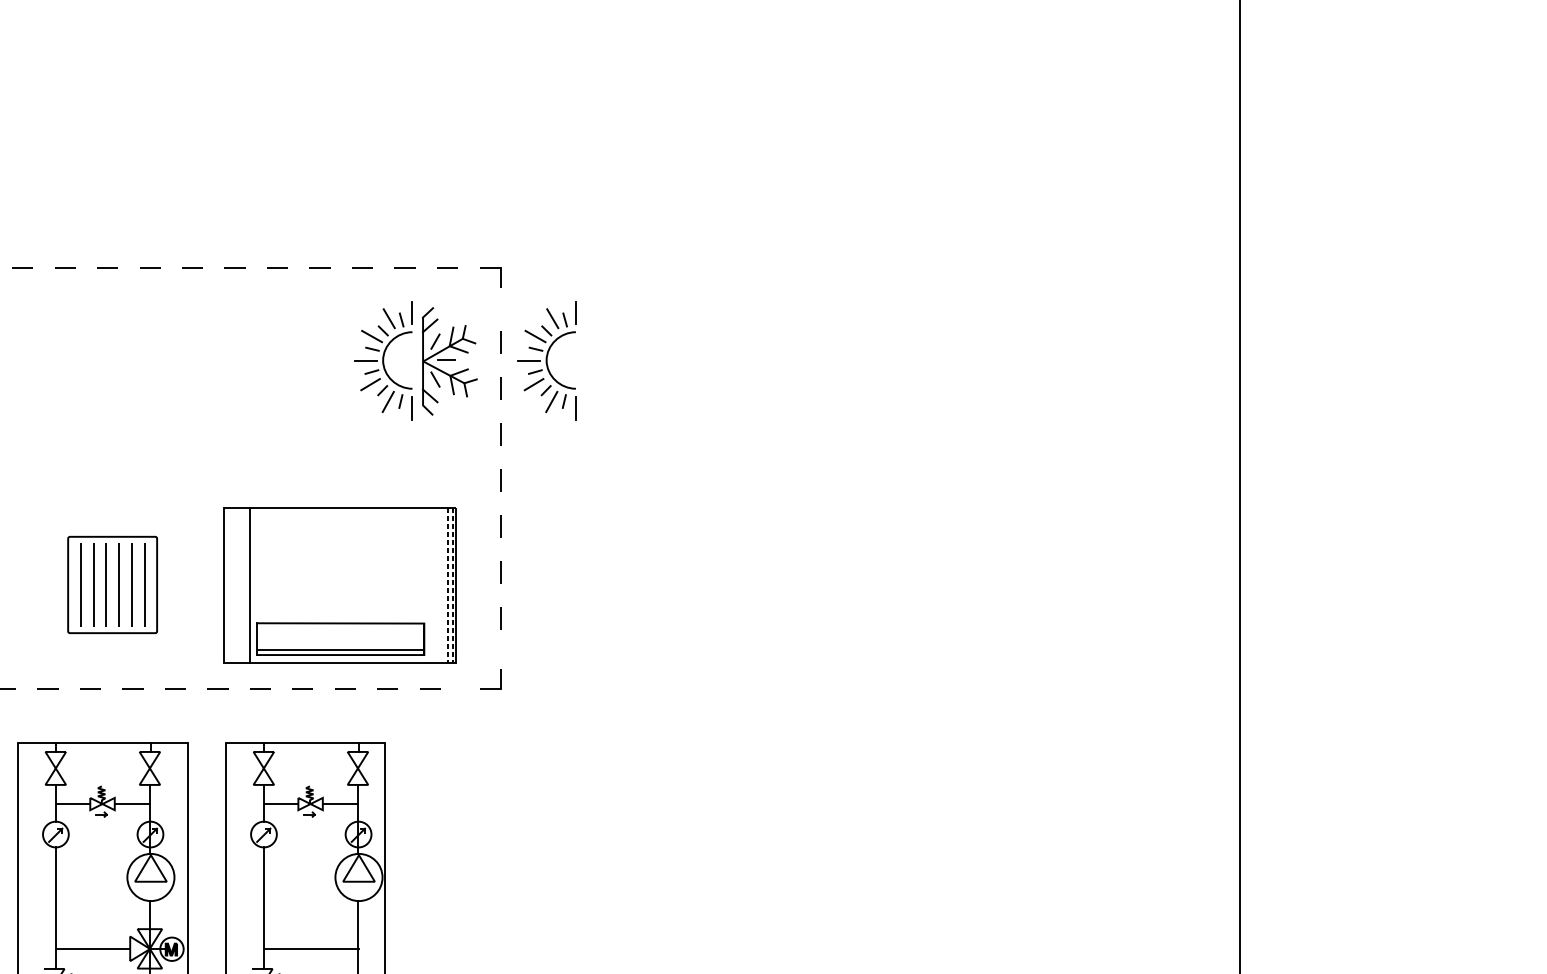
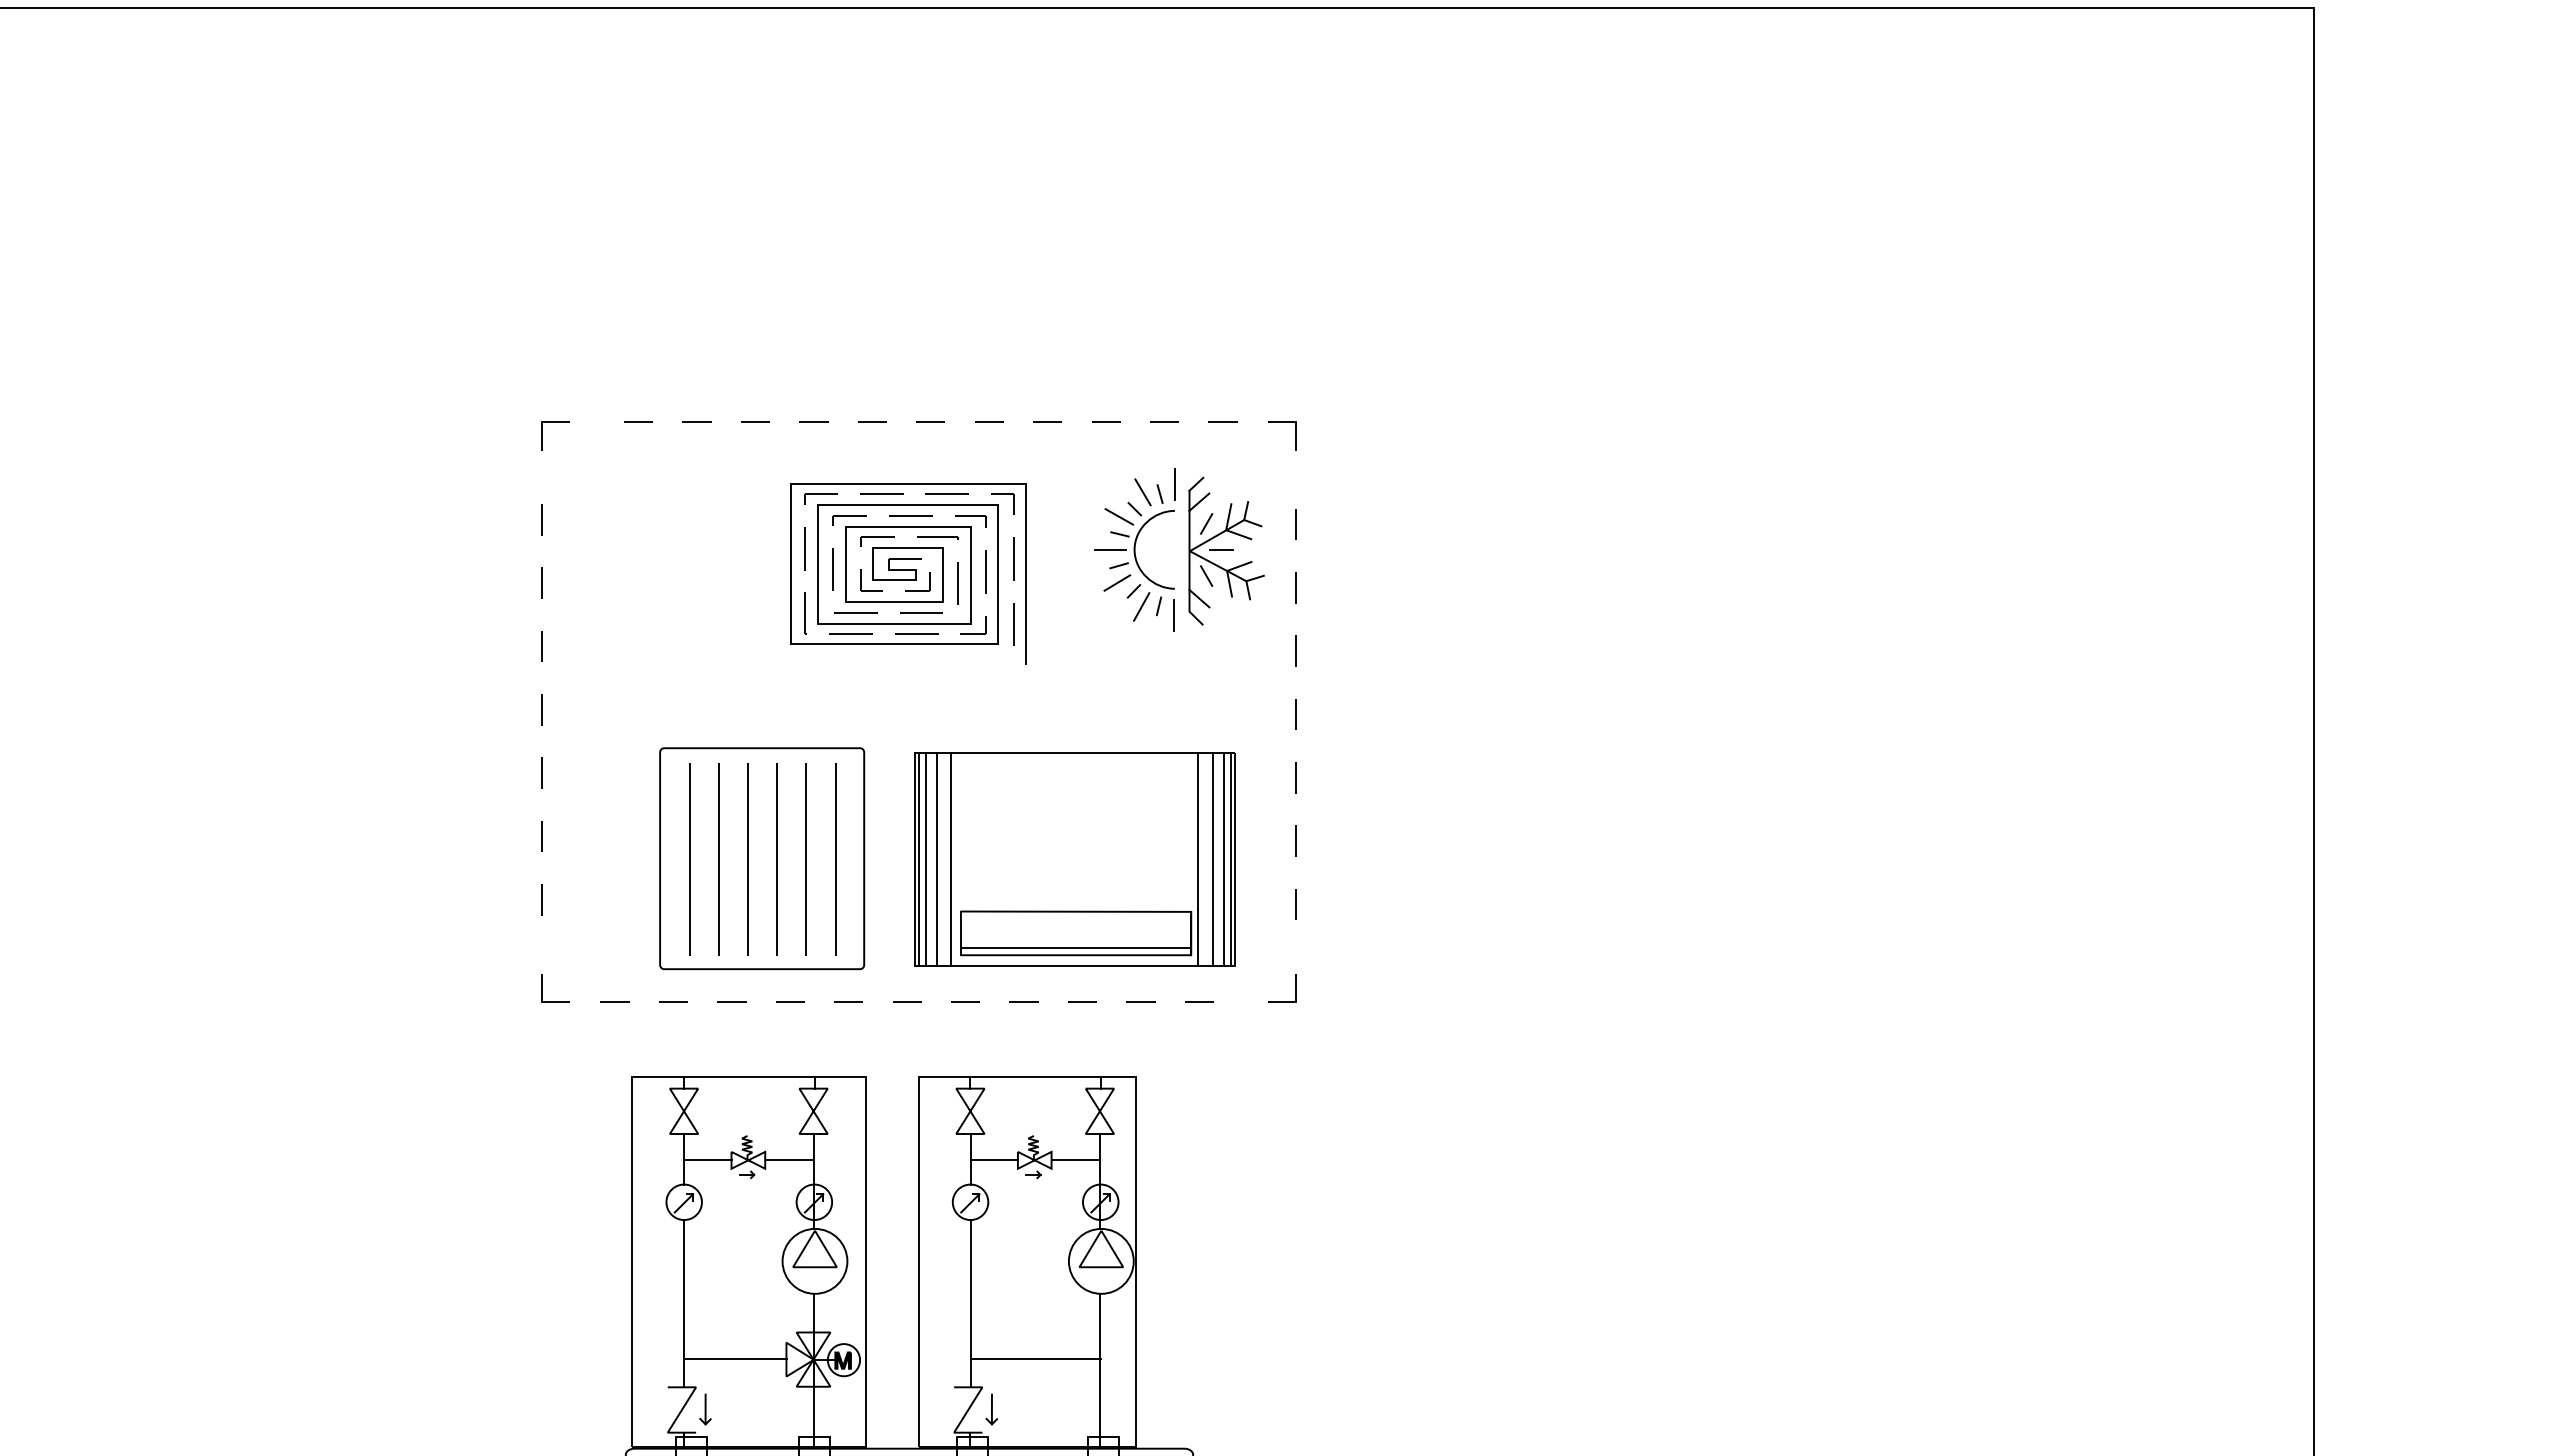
part: (546, 360) -> (1359, 549), removed
part: (218, 377) -> (908, 573), added
part: (112, 584) -> (762, 858), size x1.67
line: (226, 585) -> (918, 859), added
line: (231, 585) -> (925, 859), added
line: (239, 585) -> (936, 859), added
line: (429, 585) -> (1198, 859), added
line: (439, 585) -> (1212, 859), added
line: (447, 586) -> (1223, 860), dashed -> solid
line: (452, 586) -> (1230, 860), dashed -> solid

